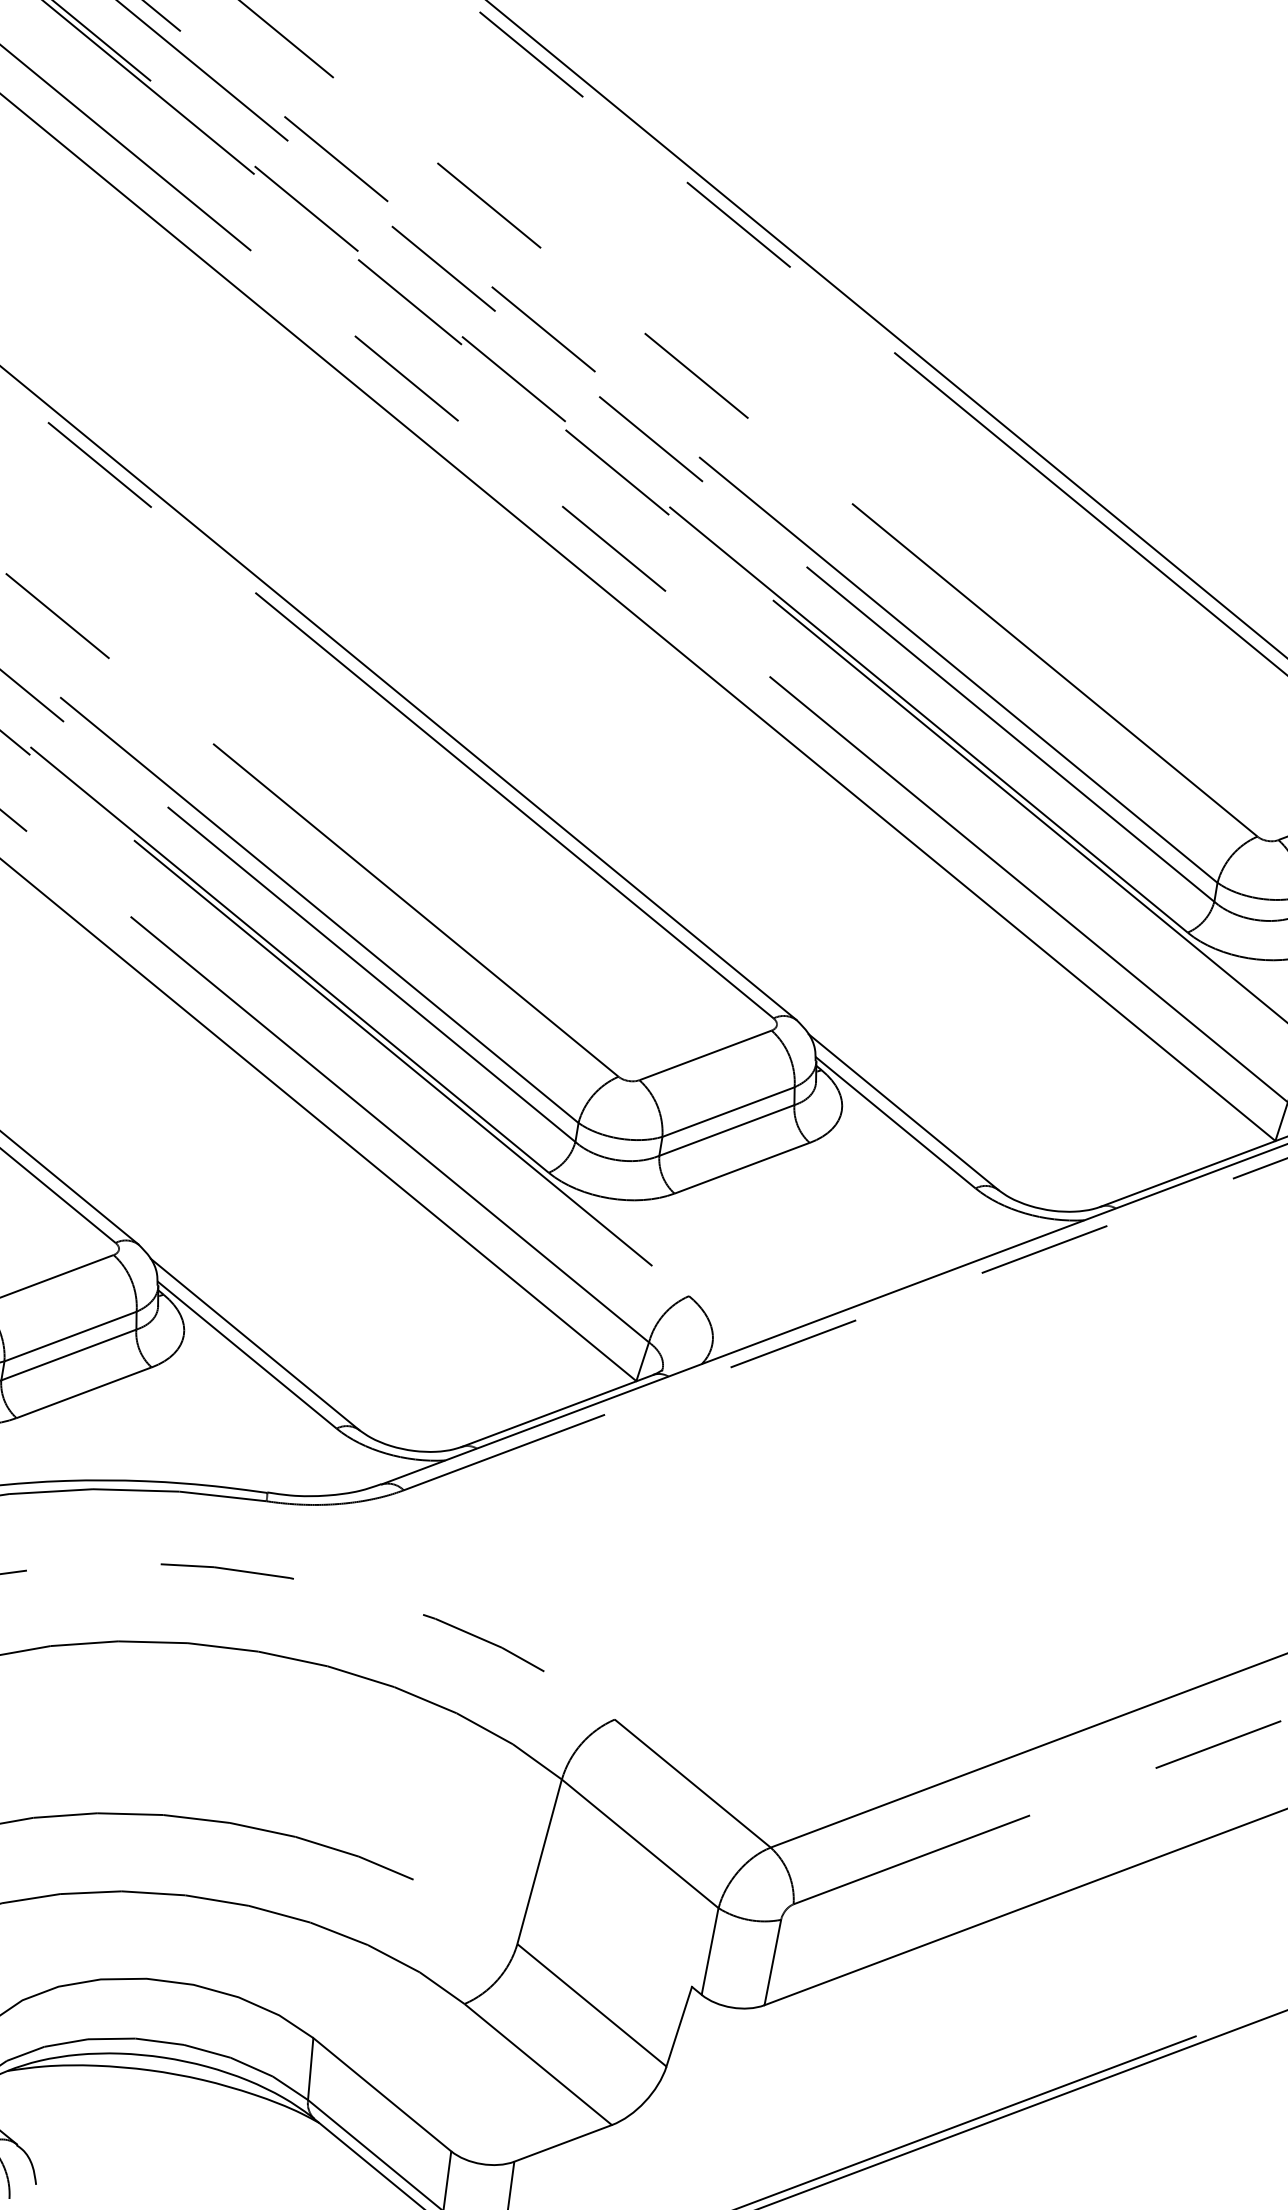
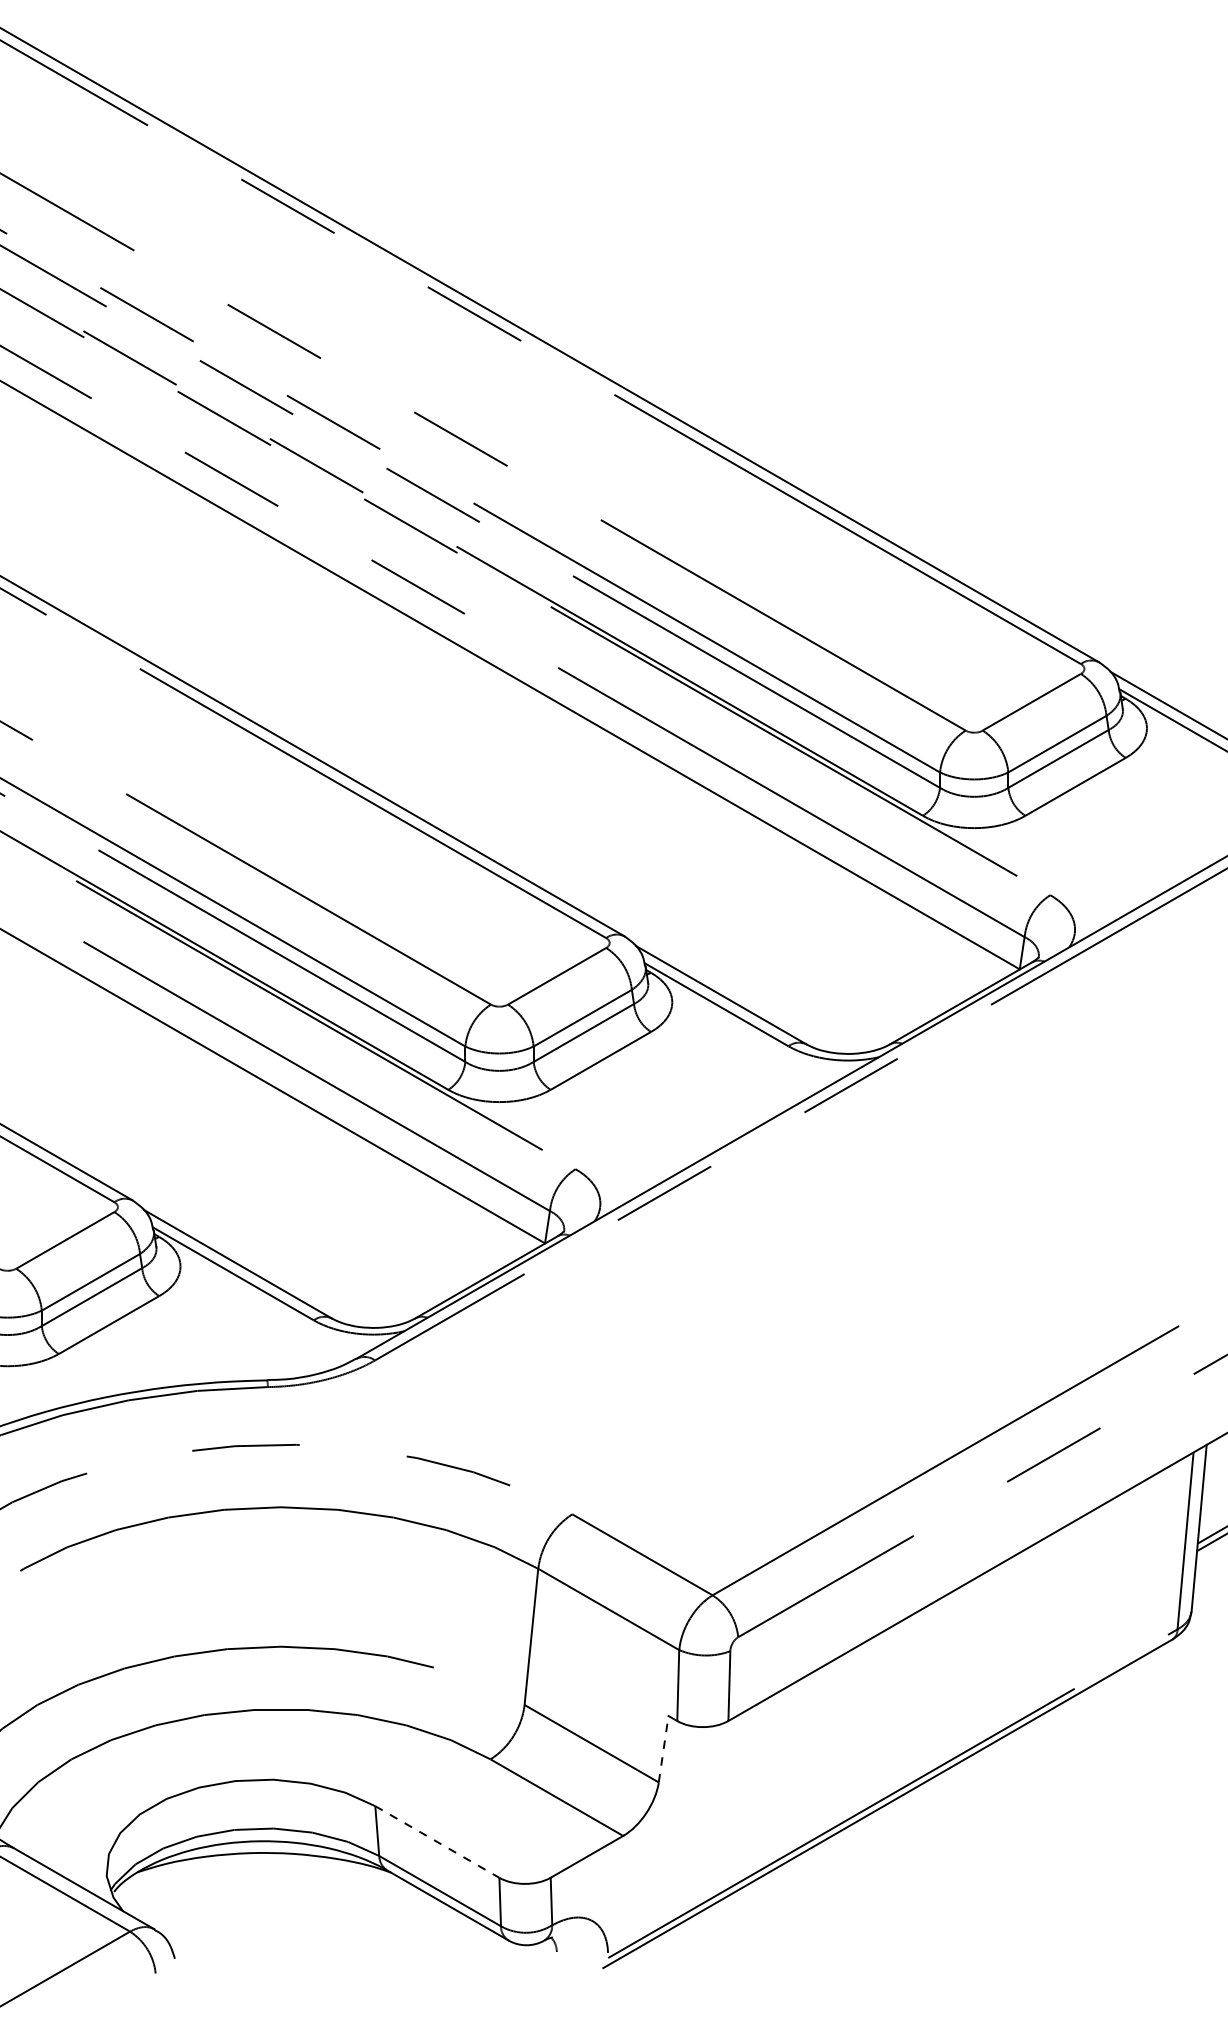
line: (678, 2027) -> (663, 1749), solid -> dashed
line: (382, 2095) -> (437, 1842), solid -> dashed

